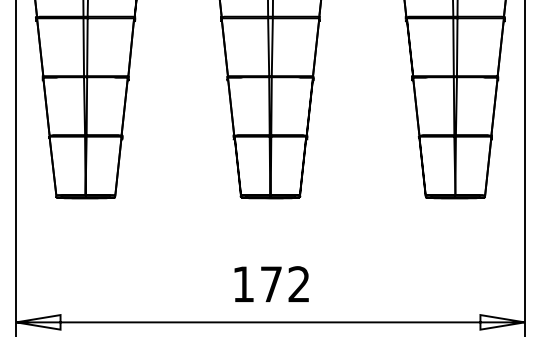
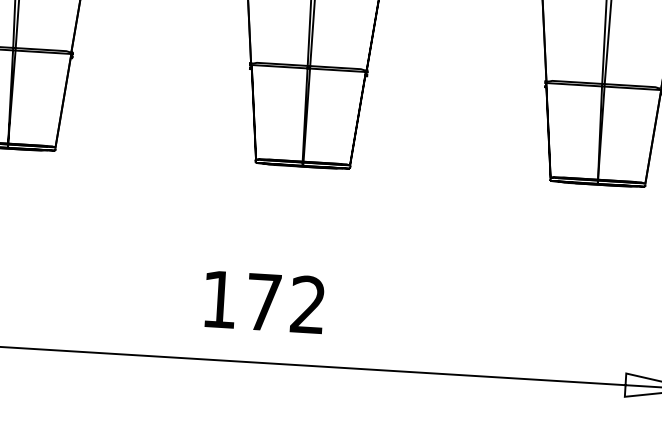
text: (271, 283) -> (264, 300), moved

